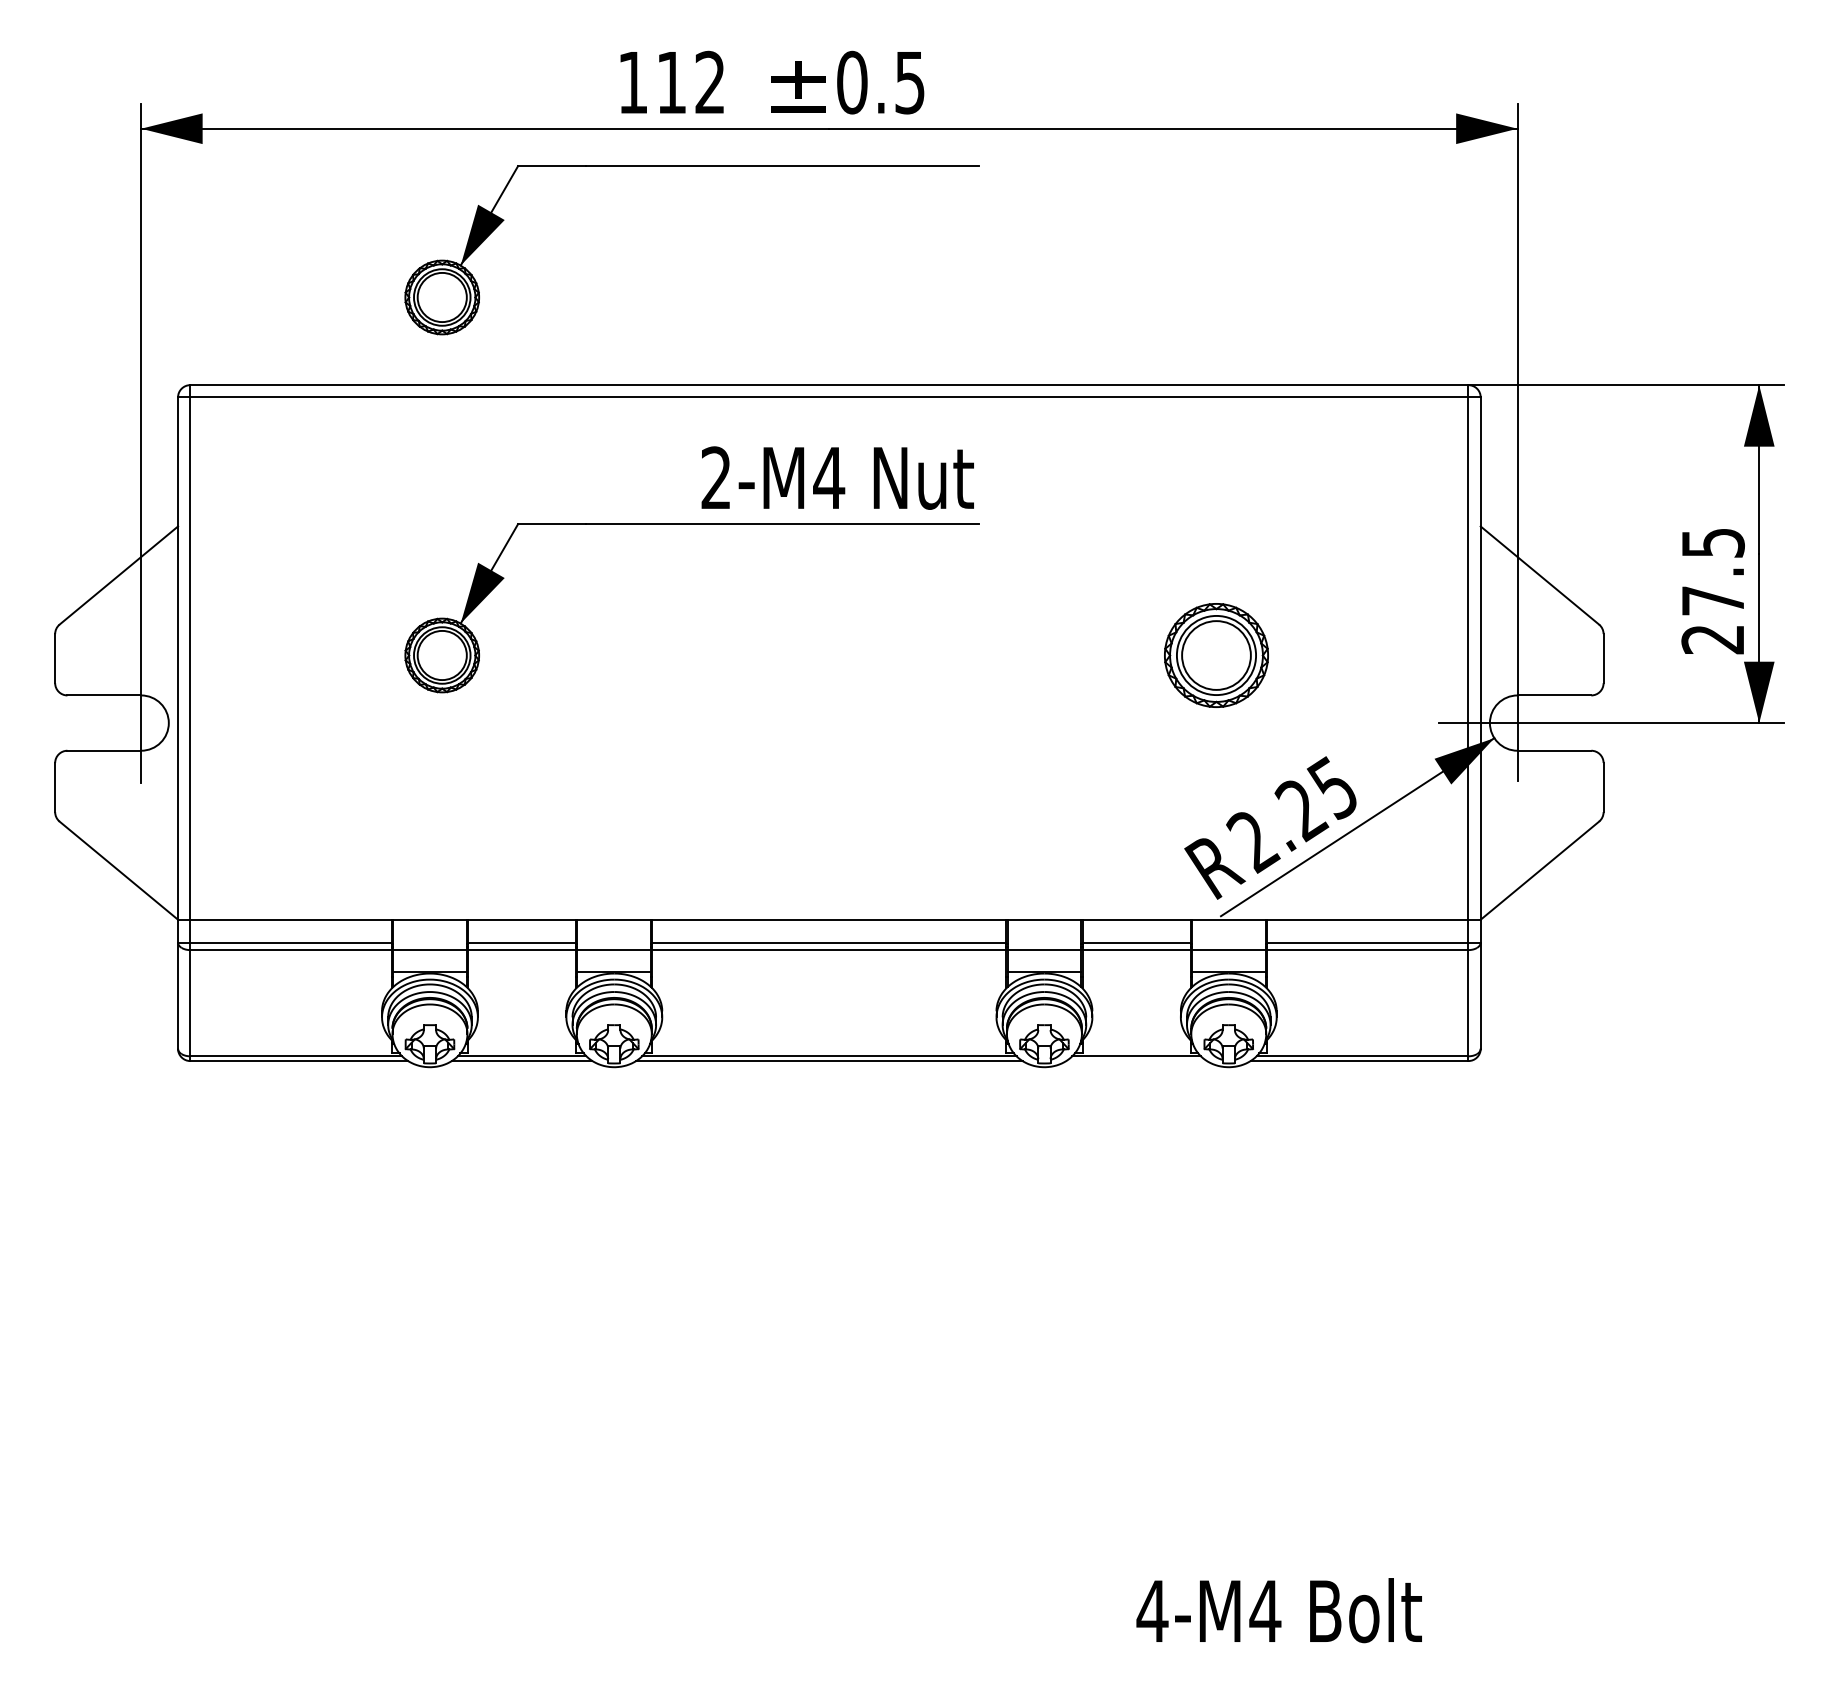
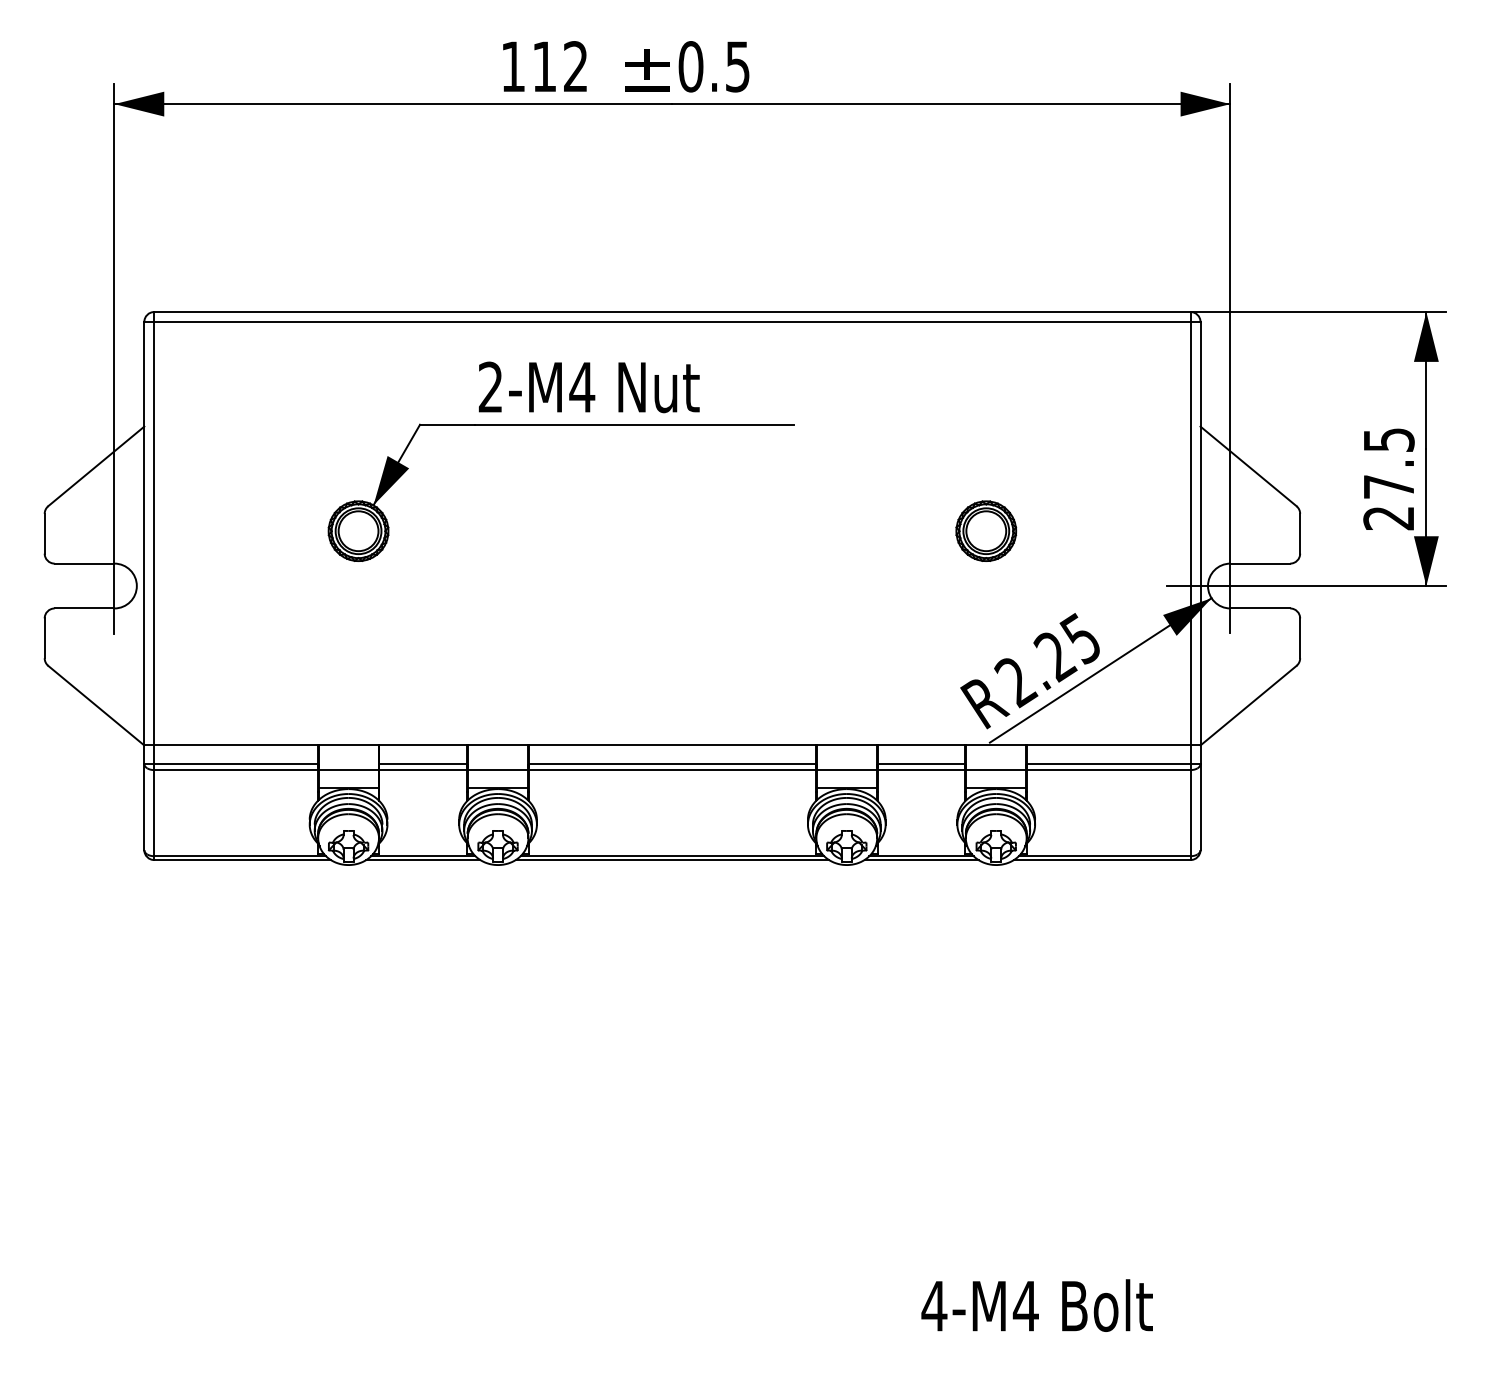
part: (691, 166) -> (560, 134), removed
text: (837, 477) -> (589, 386), moved
part: (1216, 655) -> (986, 531), size x0.71
line: (1136, 1061) -> (921, 860), added

